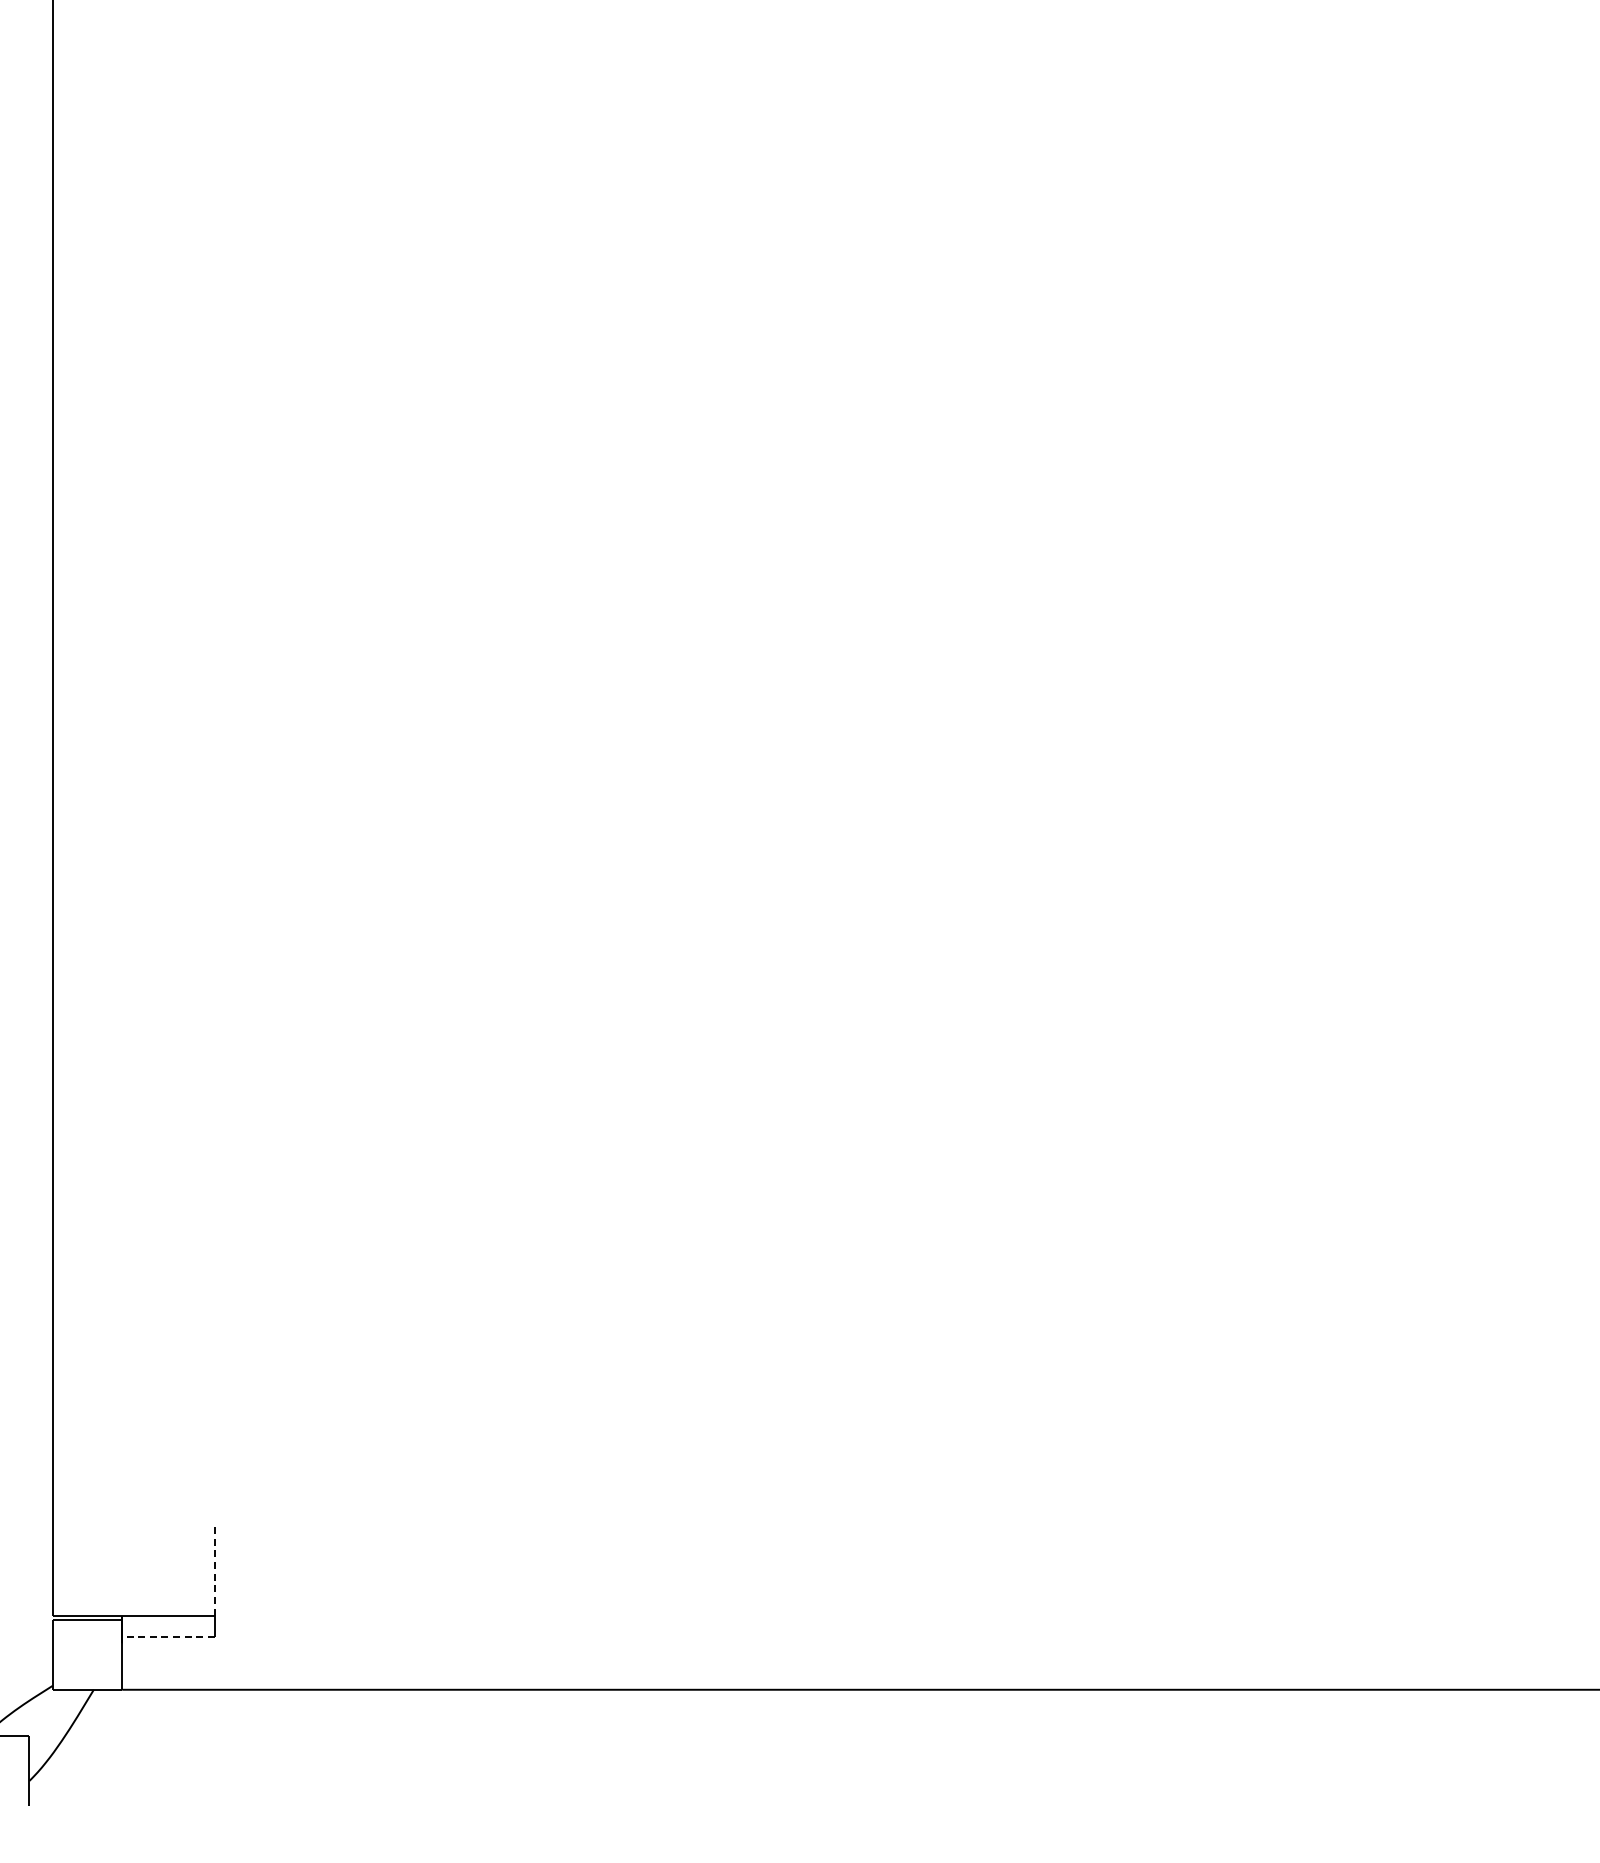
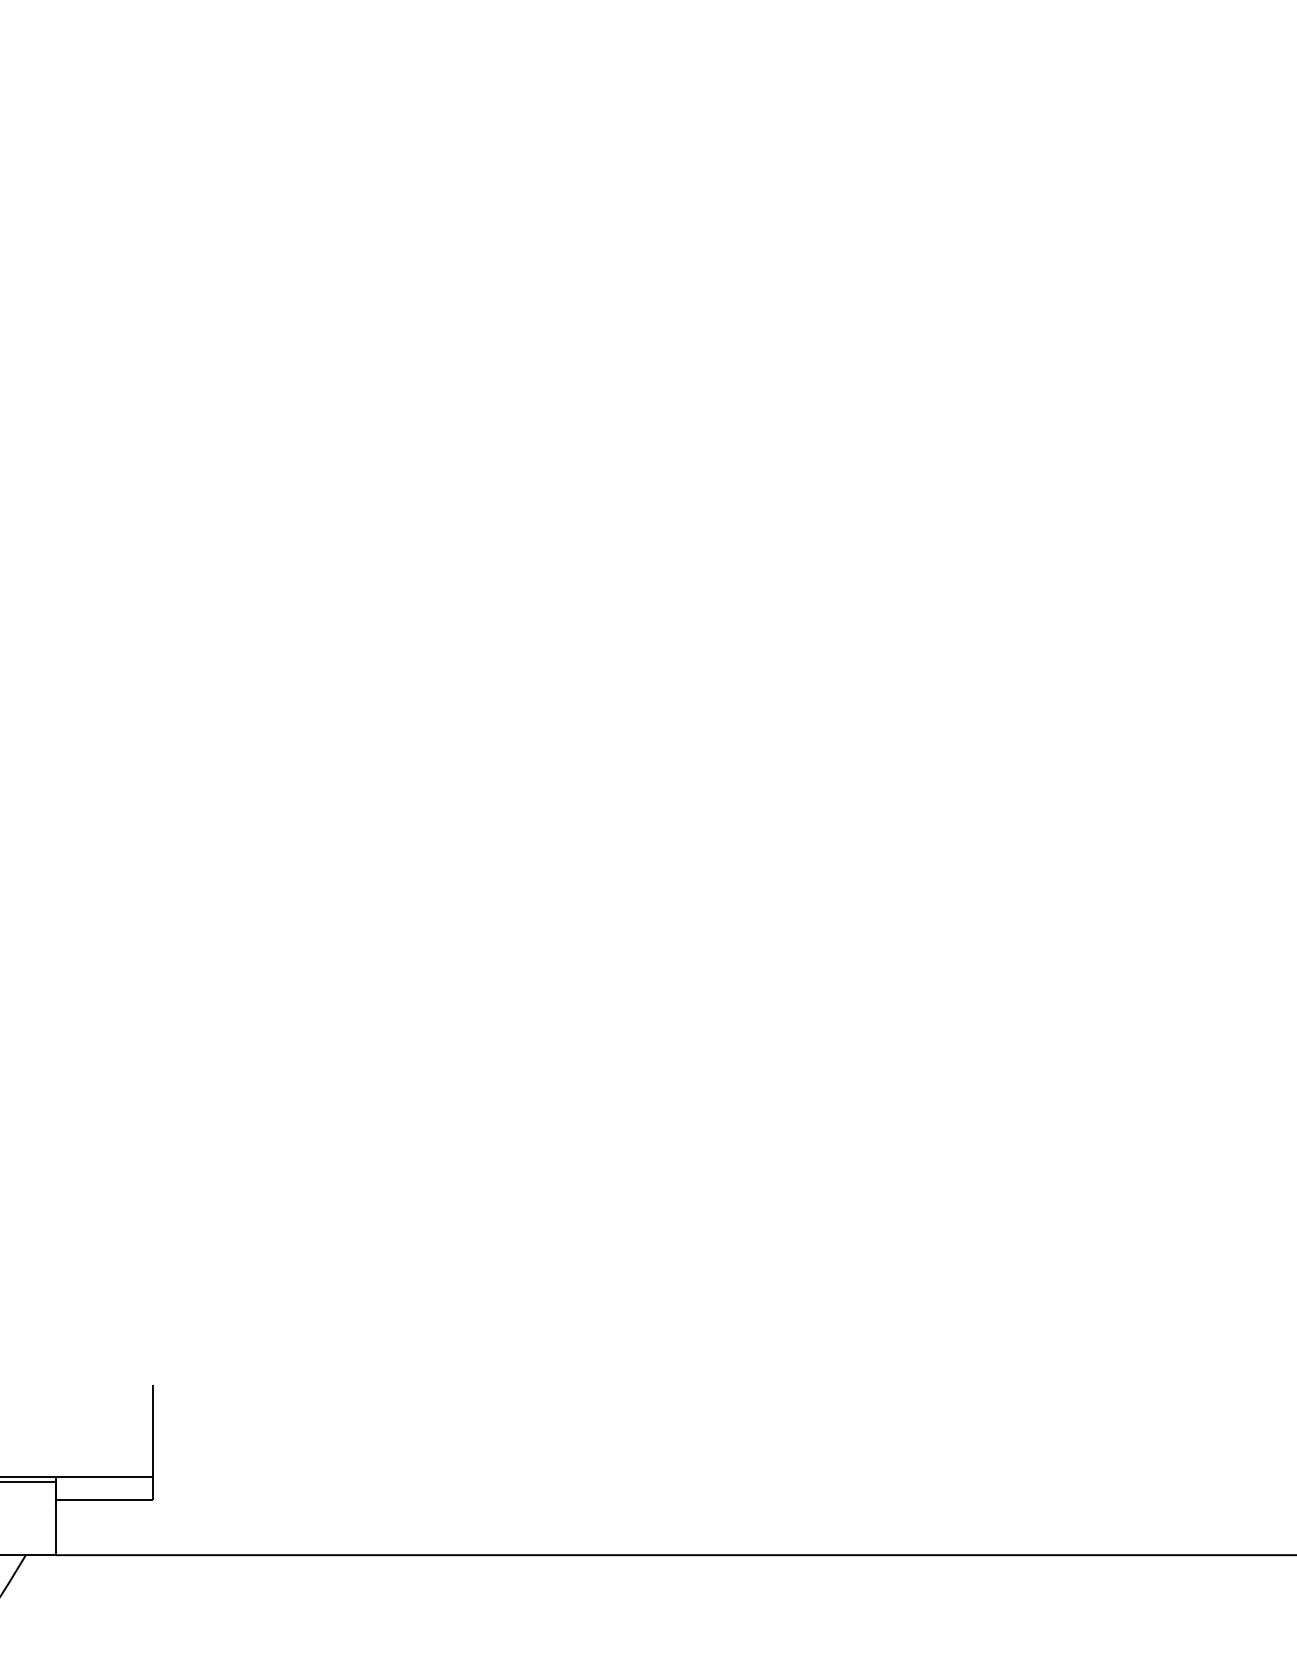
line: (215, 1570) -> (153, 1429), dashed -> solid
line: (168, 1637) -> (104, 1500), dashed -> solid

